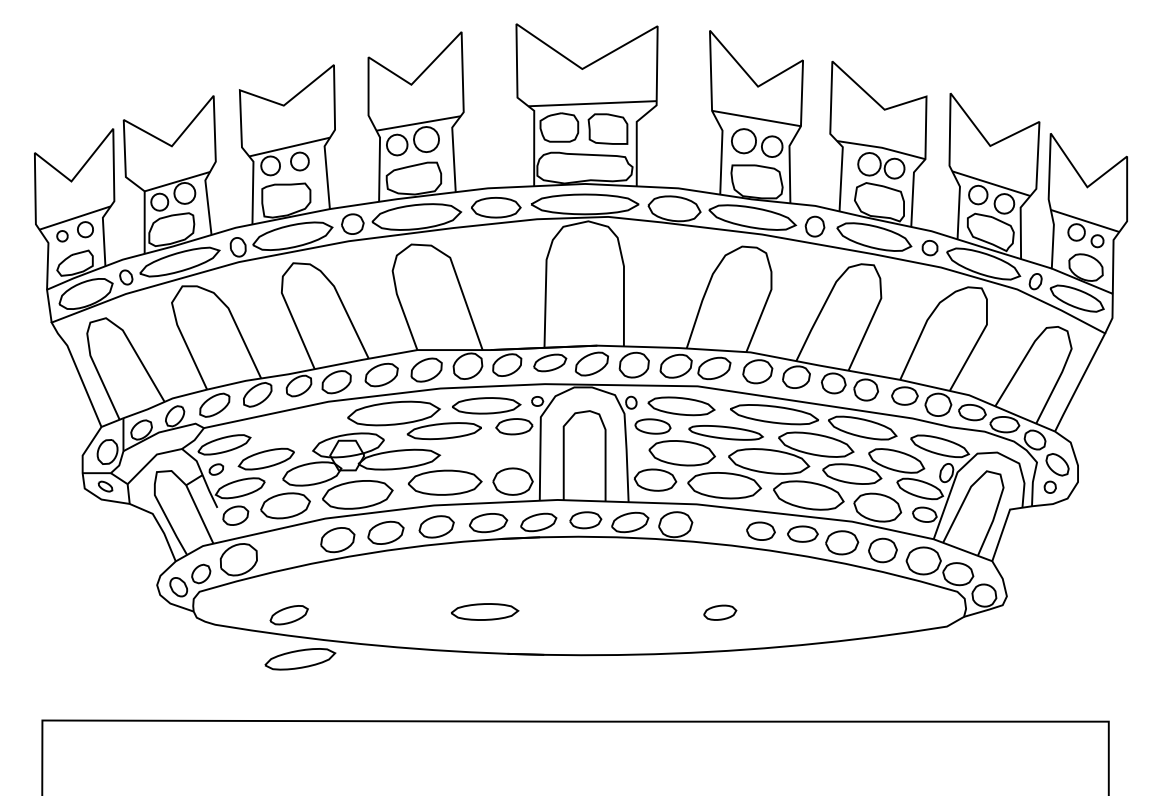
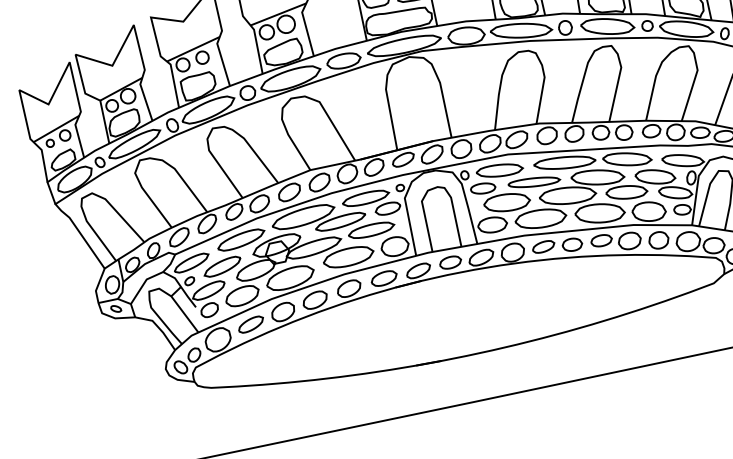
part: (485, 611) -> (371, 229), moved
part: (720, 612) -> (543, 246), moved
part: (288, 615) -> (250, 324), moved
part: (300, 659) -> (241, 240), moved

